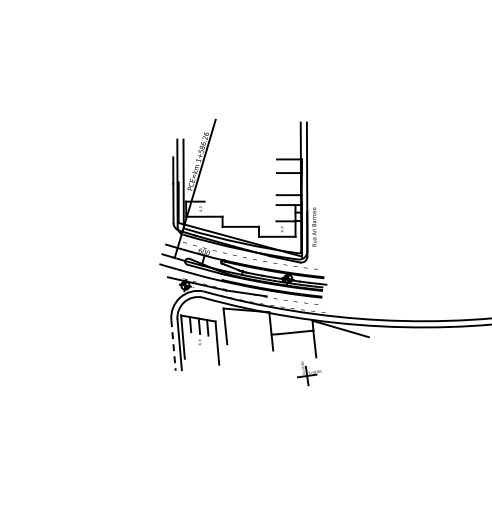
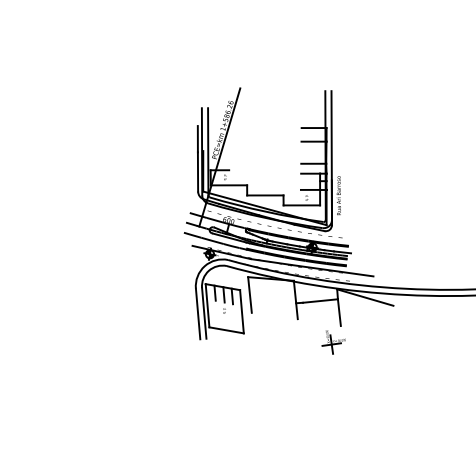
line: (307, 301) -> (332, 270), added
line: (173, 345) -> (198, 314), dashed -> solid
line: (201, 361) -> (226, 330), added

